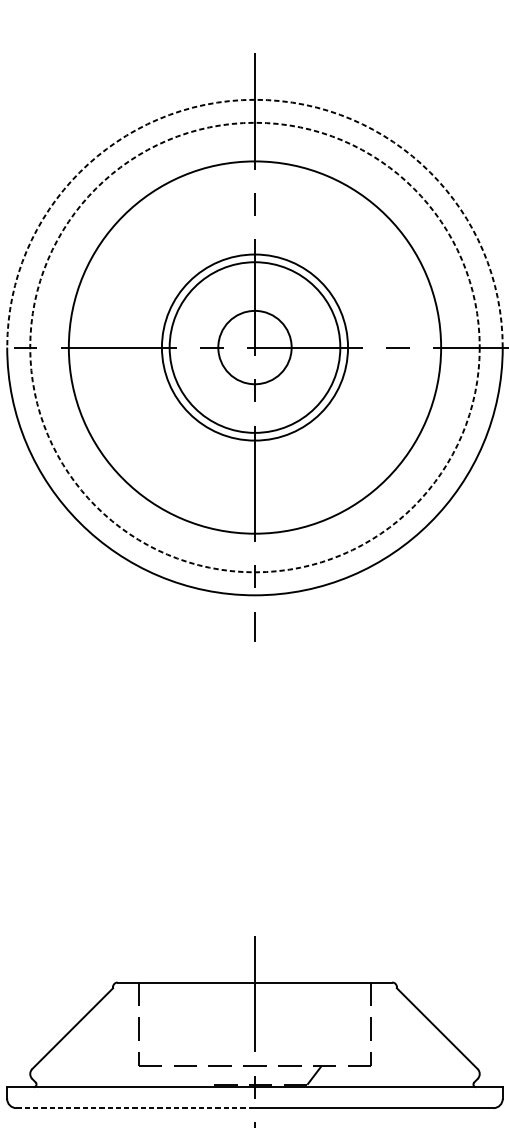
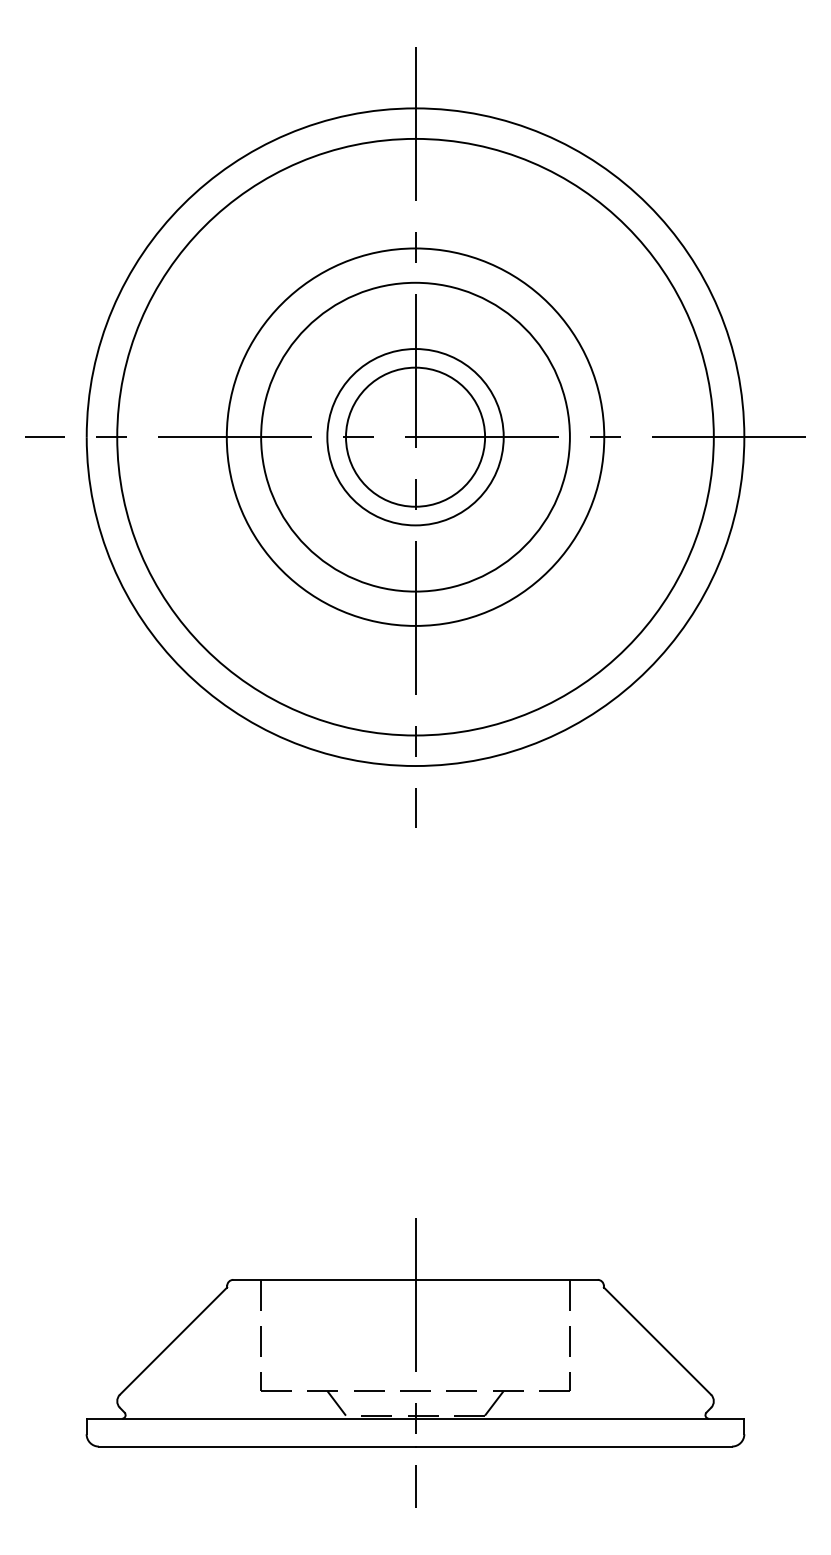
arc: (254, 99) -> (415, 108), dashed -> solid
circle: (254, 347) -> (415, 436), dashed -> solid
circle: (254, 347) -> (415, 436), size x0.62
circle: (254, 347) -> (415, 436), size x1.43
circle: (254, 347) -> (415, 436), size x1.67
circle: (254, 347) -> (415, 437), size x0.71
line: (195, 1075) -> (336, 1403), added
line: (135, 1108) -> (257, 1446), dashed -> solid

